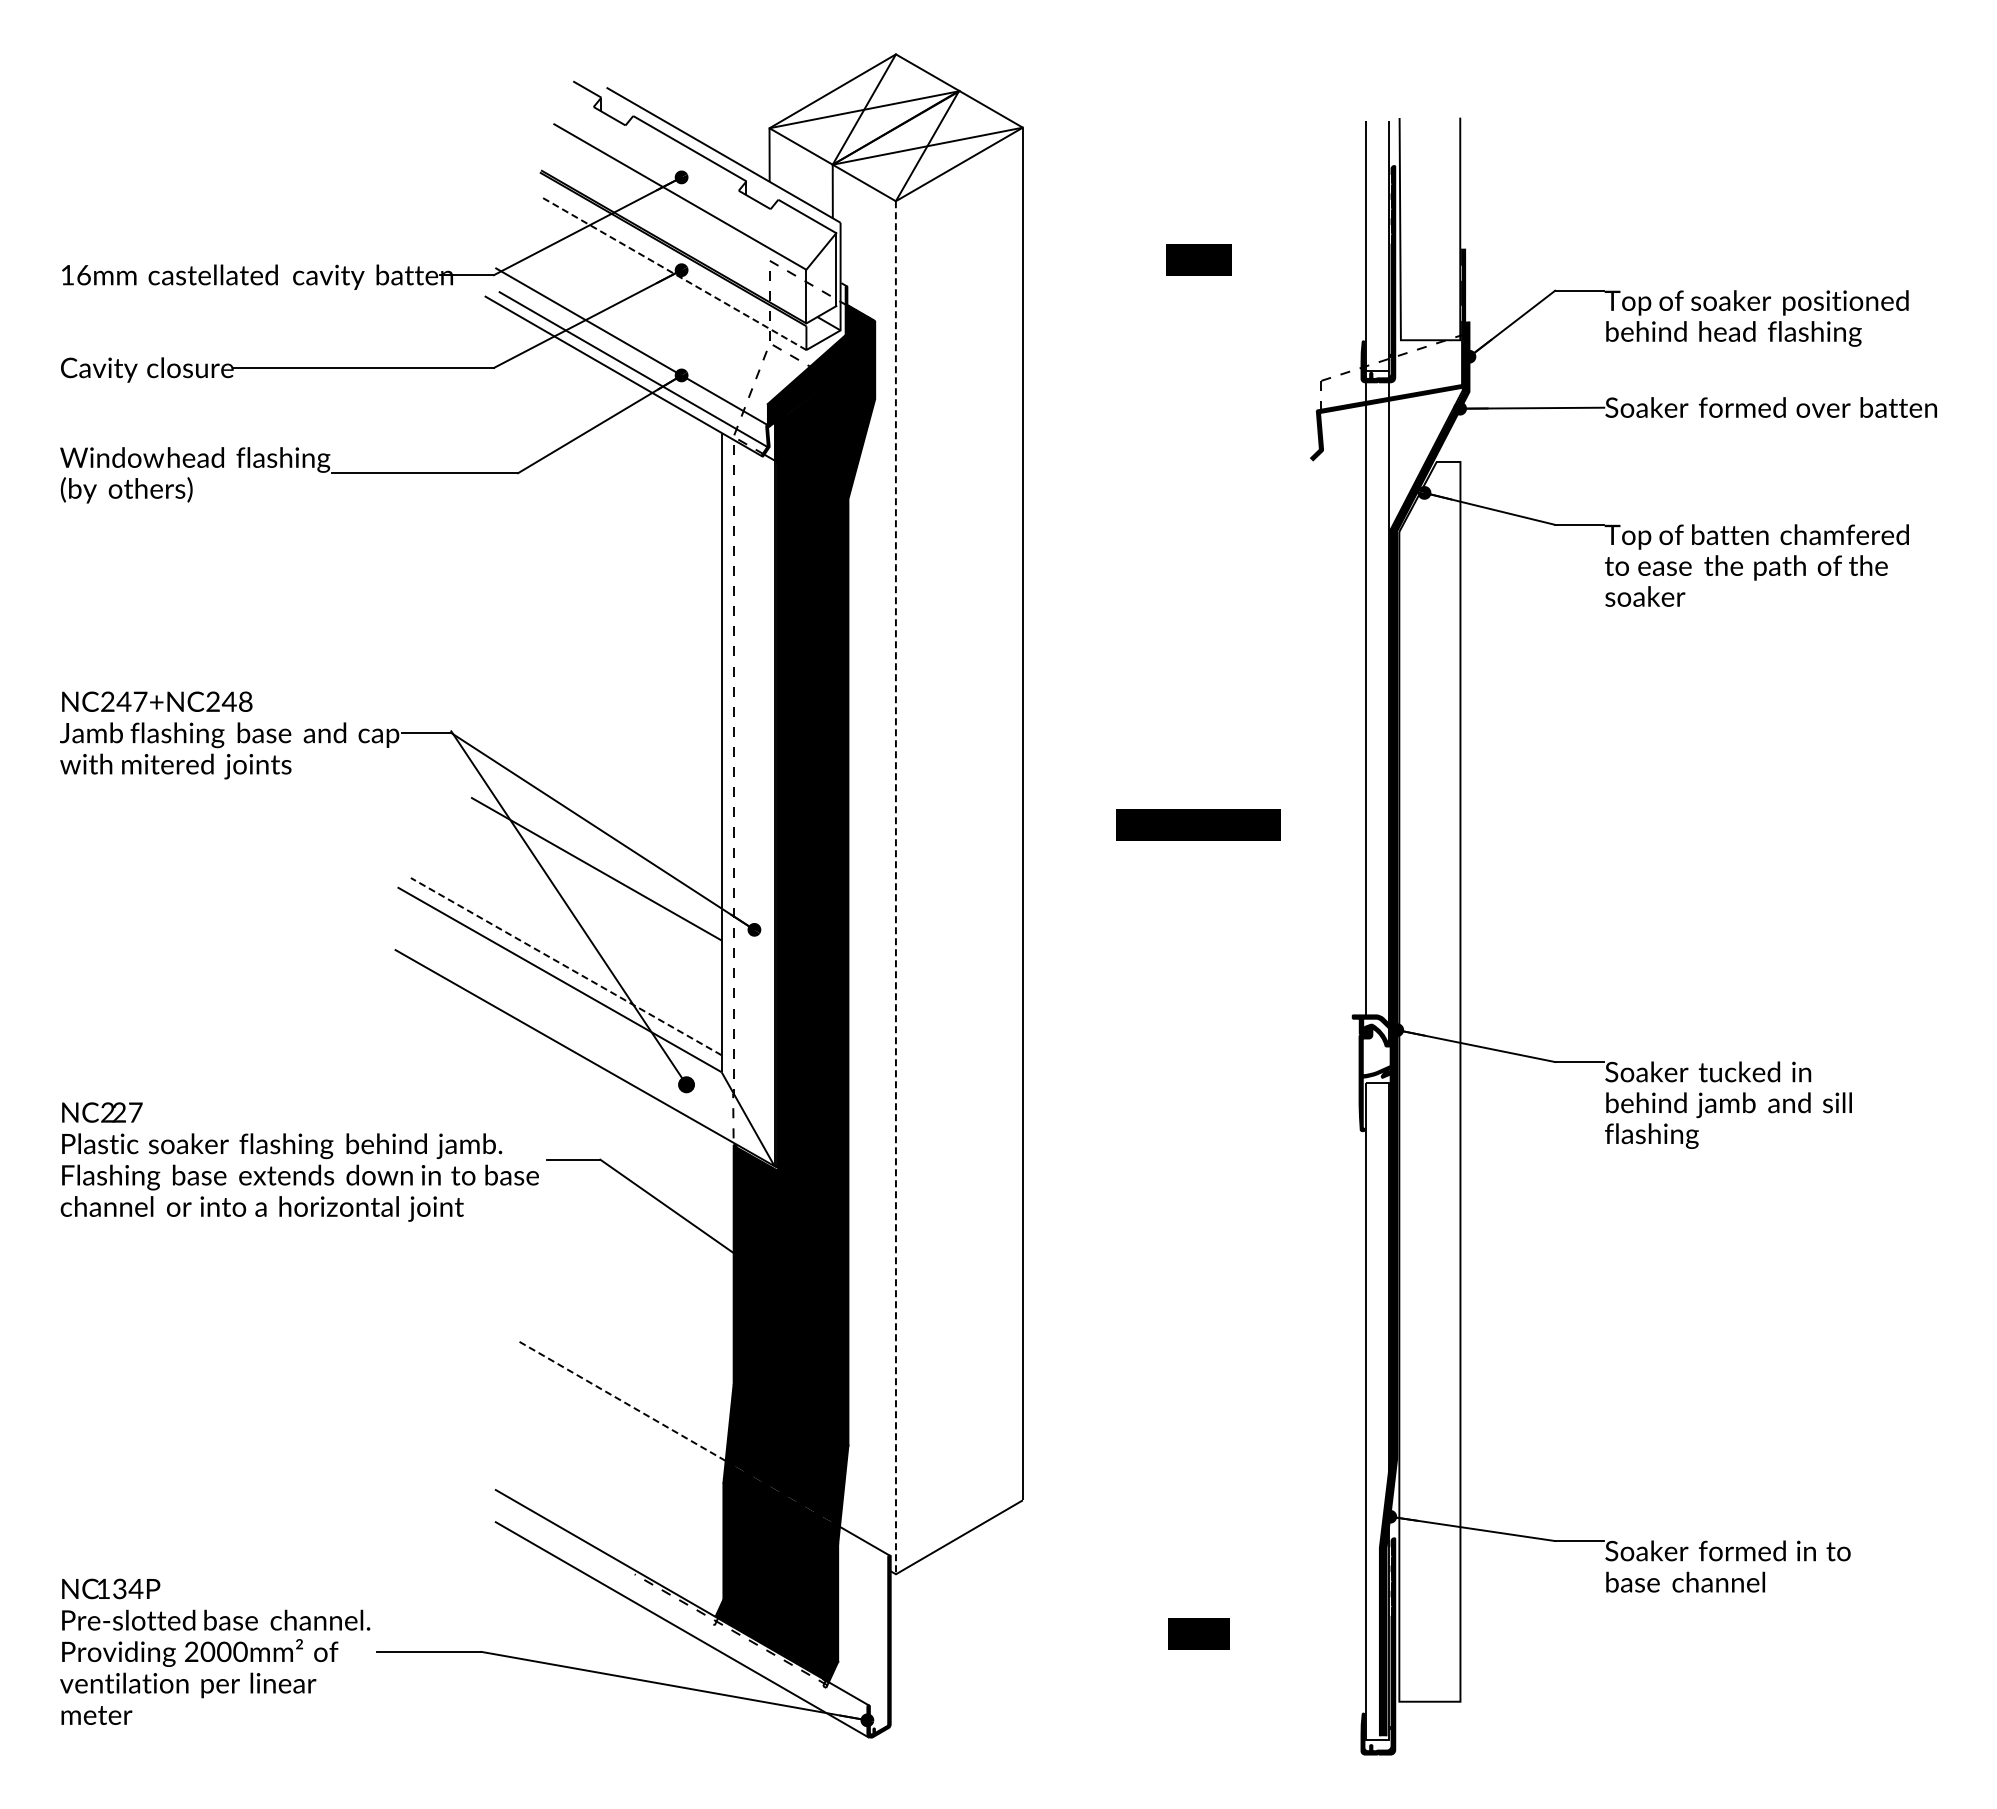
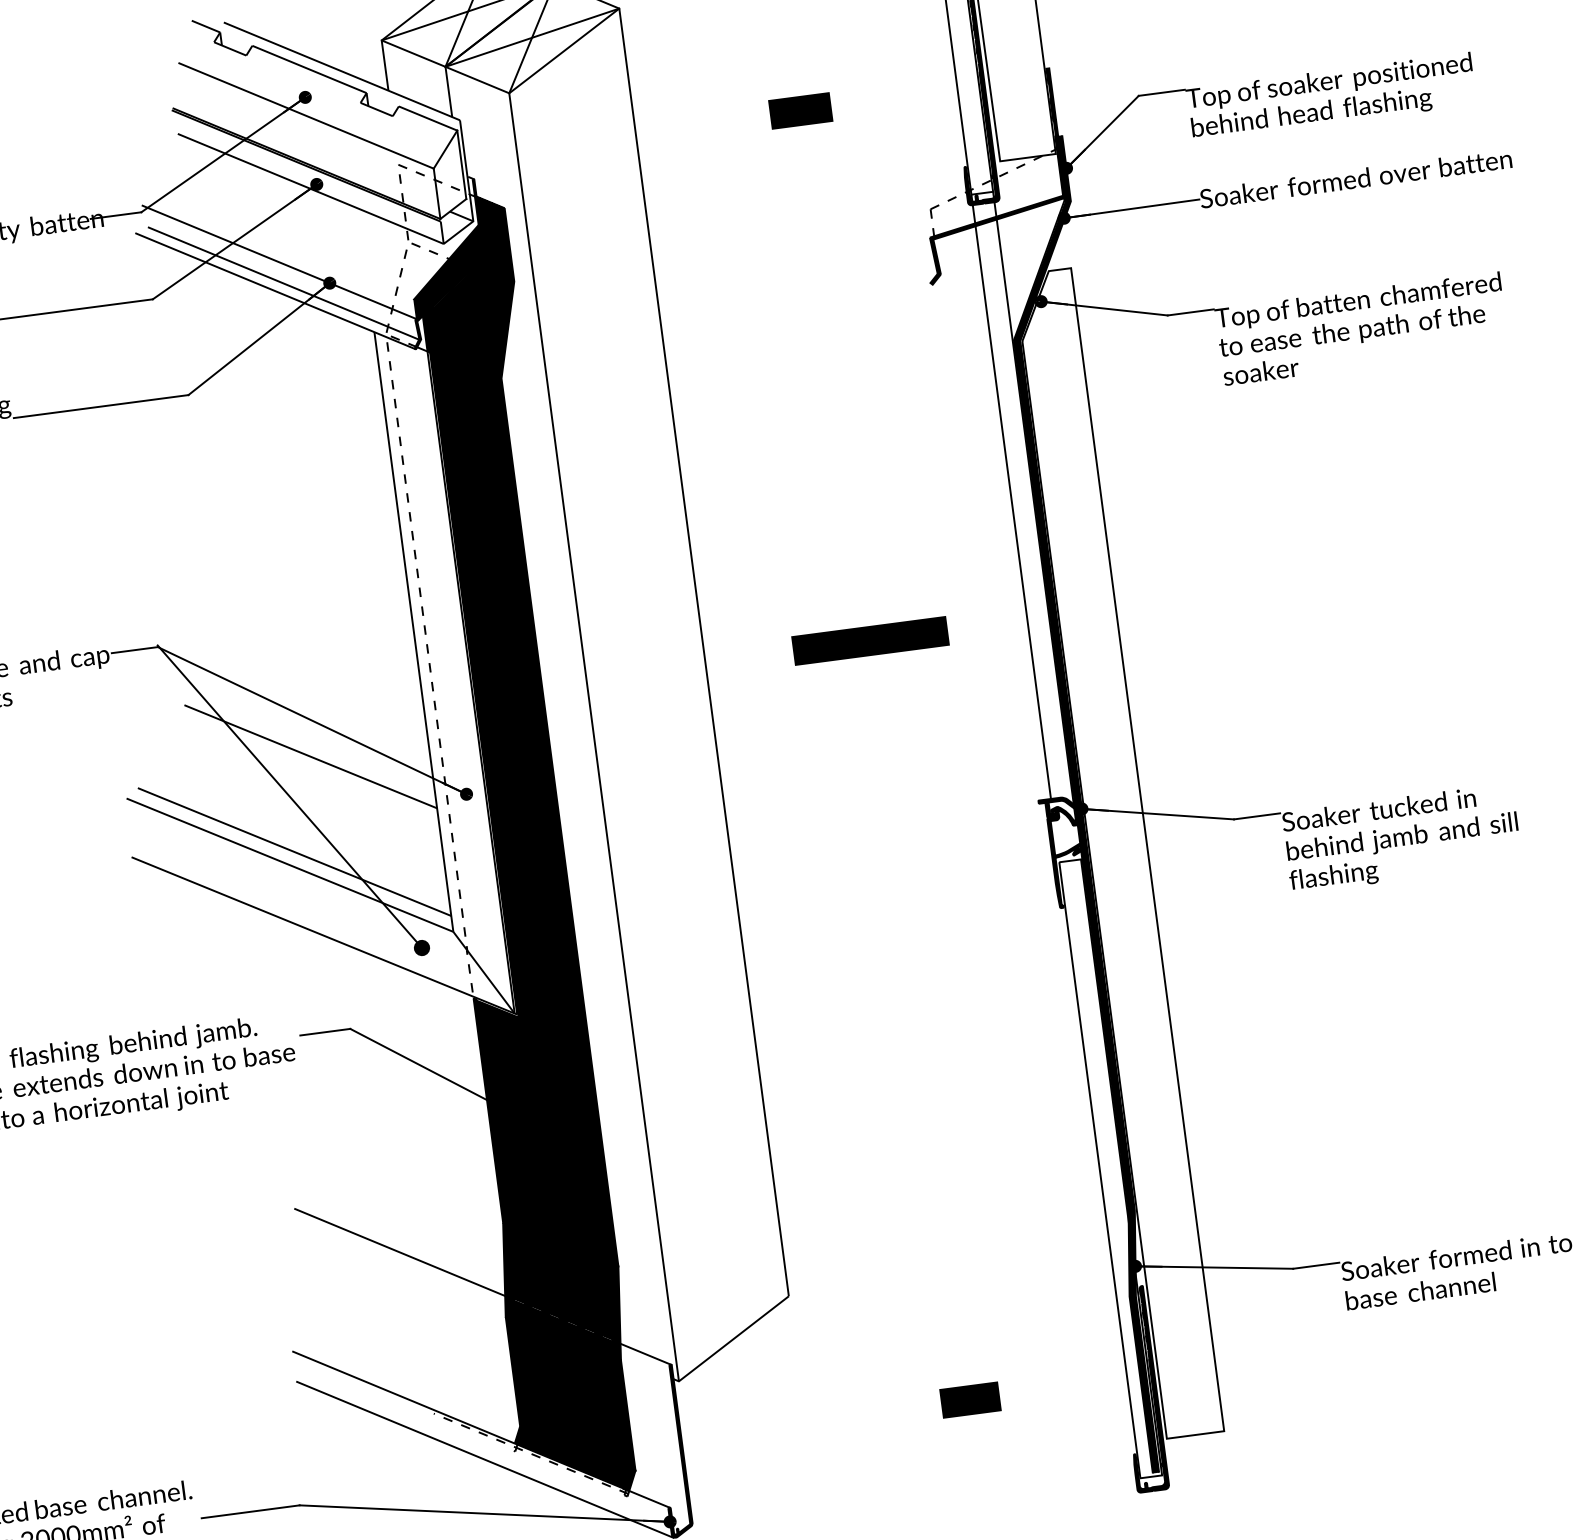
line: (674, 273) -> (310, 188), dashed -> solid
line: (895, 887) -> (593, 737), dashed -> solid
line: (566, 966) -> (294, 851), dashed -> solid
line: (621, 1400) -> (399, 1252), dashed -> solid

